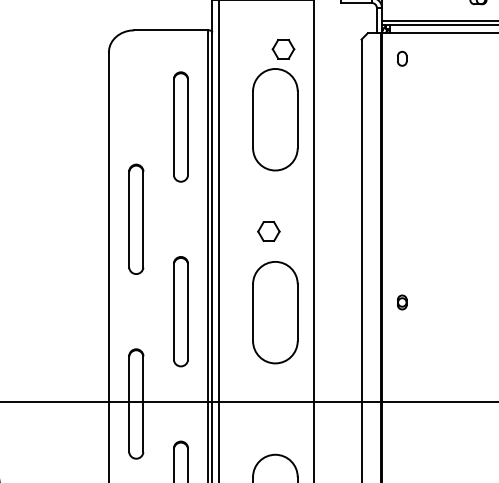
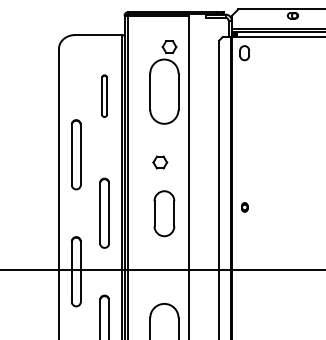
part: (401, 57) -> (244, 52), size x1.6
part: (180, 125) -> (104, 95), size x0.6
part: (275, 312) -> (164, 213), size x0.7

